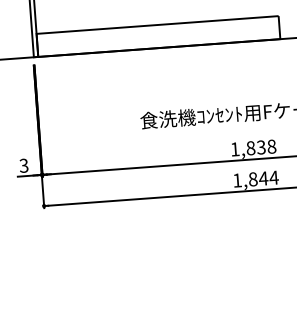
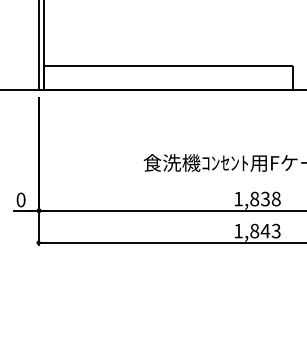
text: (23, 165) -> (20, 199), 3 -> 0
text: (274, 177) -> (276, 230), 1,844 -> 1,843

